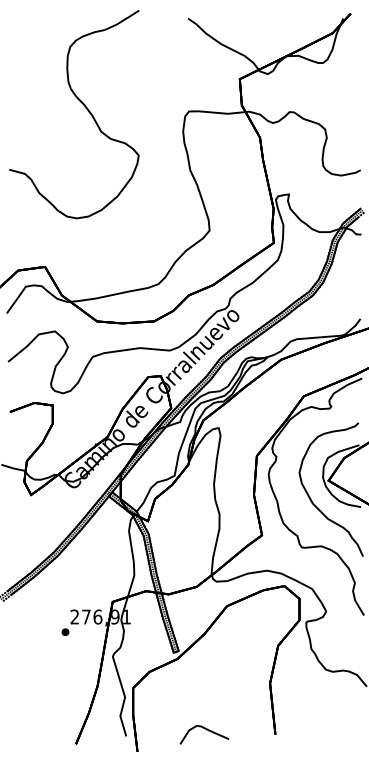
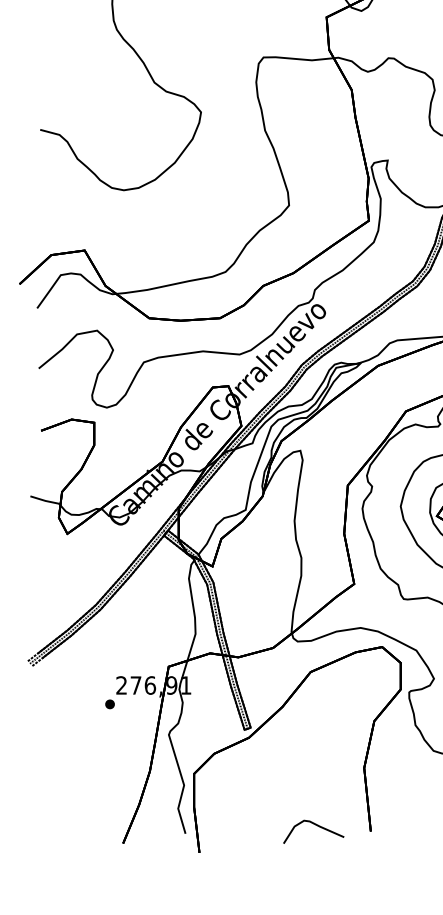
curve: (206, 730) -> (316, 826), moved

